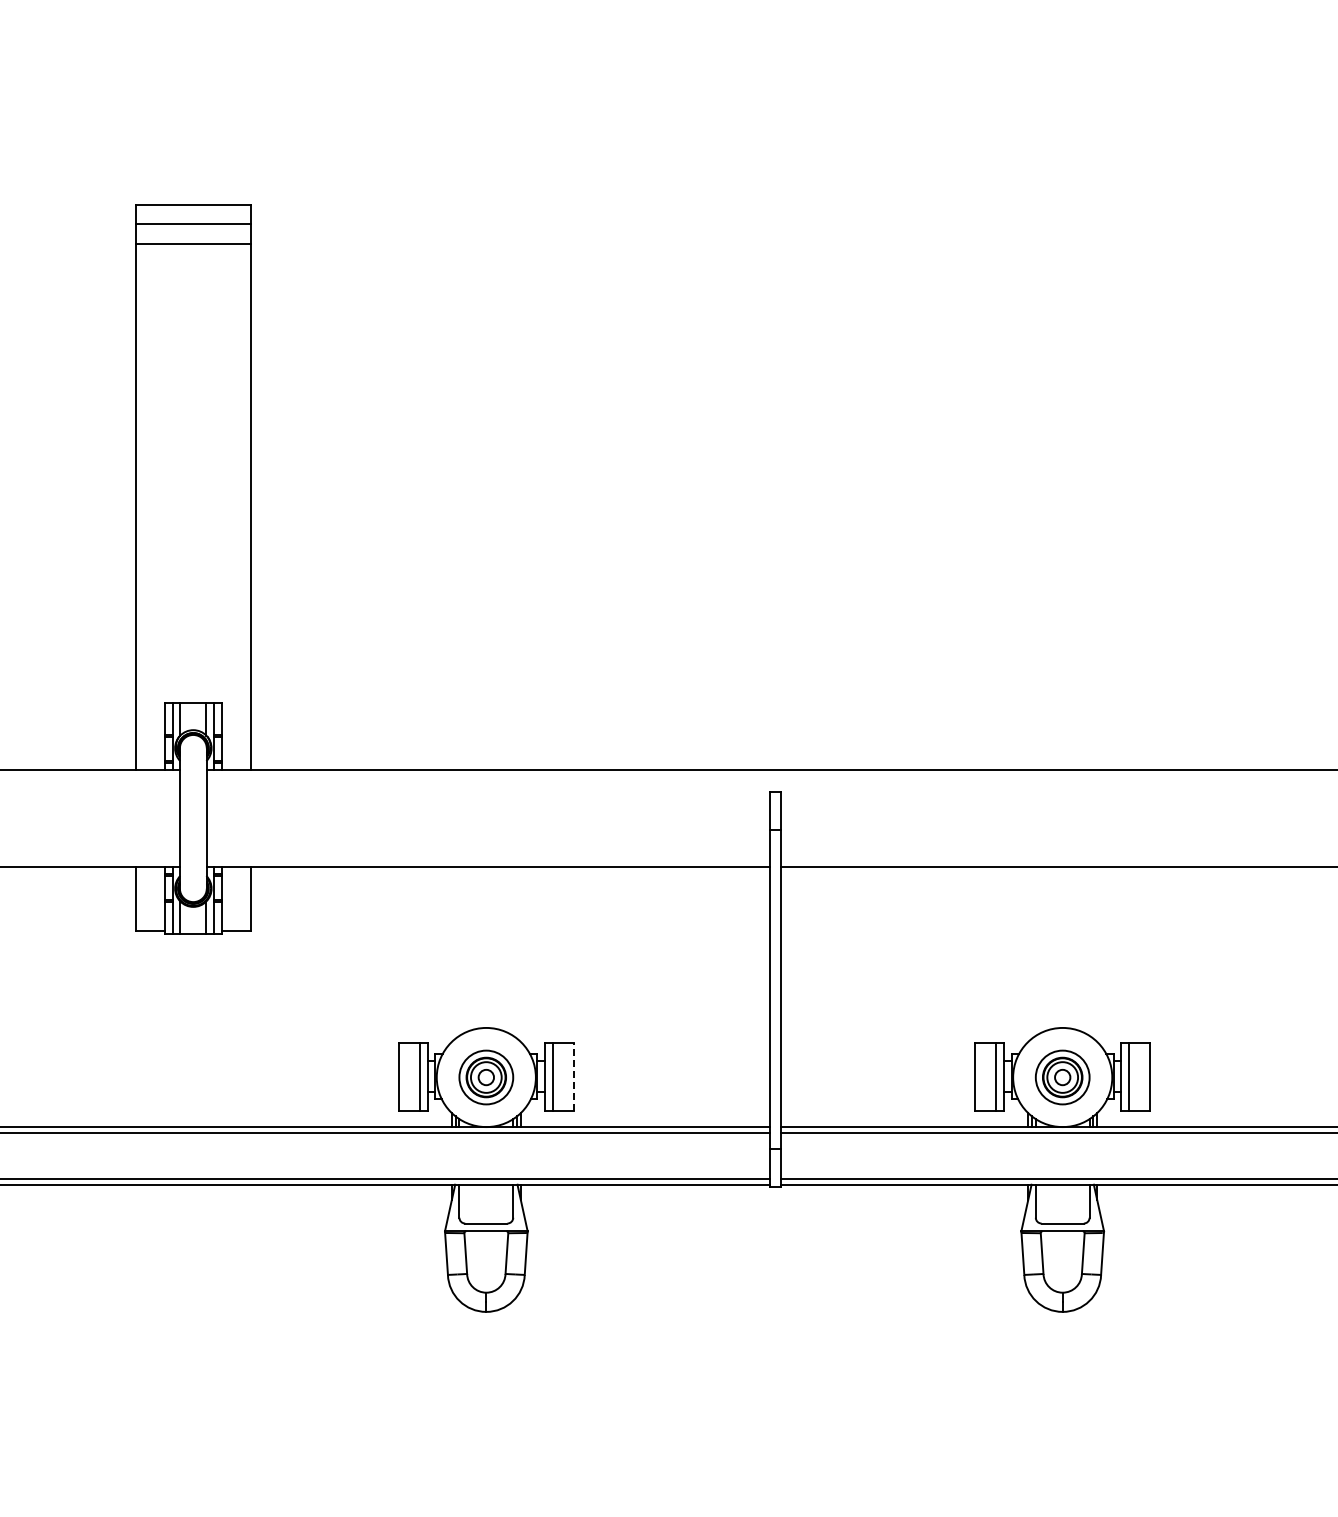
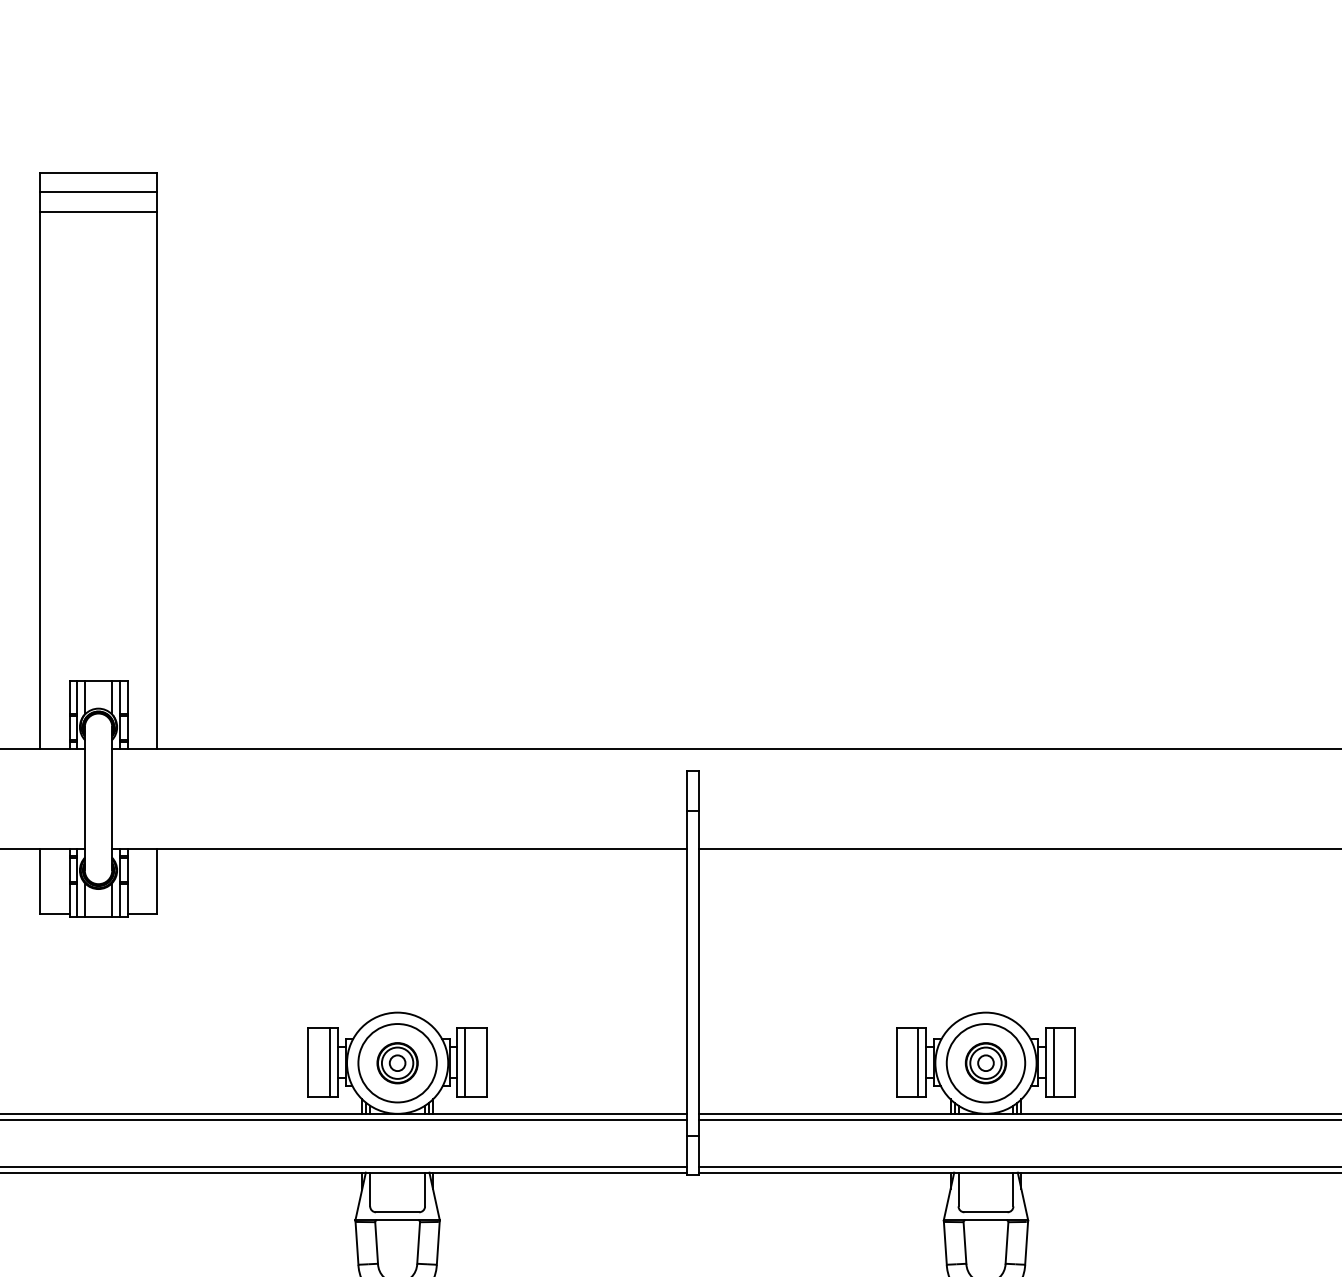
line: (573, 1076) -> (486, 1062), dashed -> solid
circle: (485, 1077) -> (396, 1063), size x1.43
circle: (1062, 1077) -> (985, 1063), size x1.43

